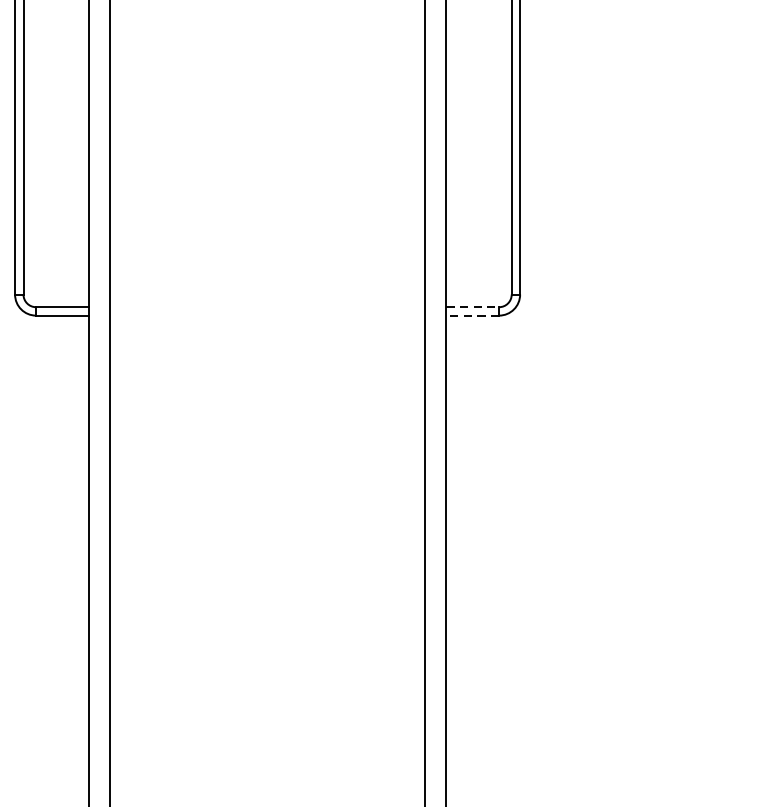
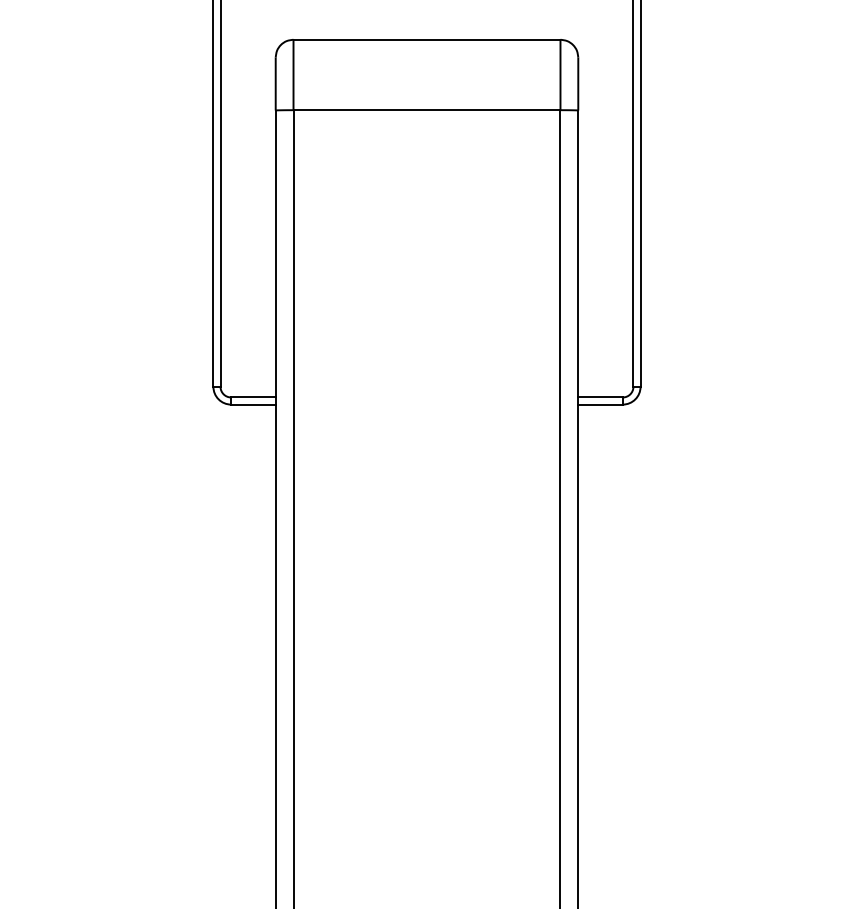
line: (473, 307) -> (601, 397), dashed -> solid
line: (472, 315) -> (600, 404), dashed -> solid

